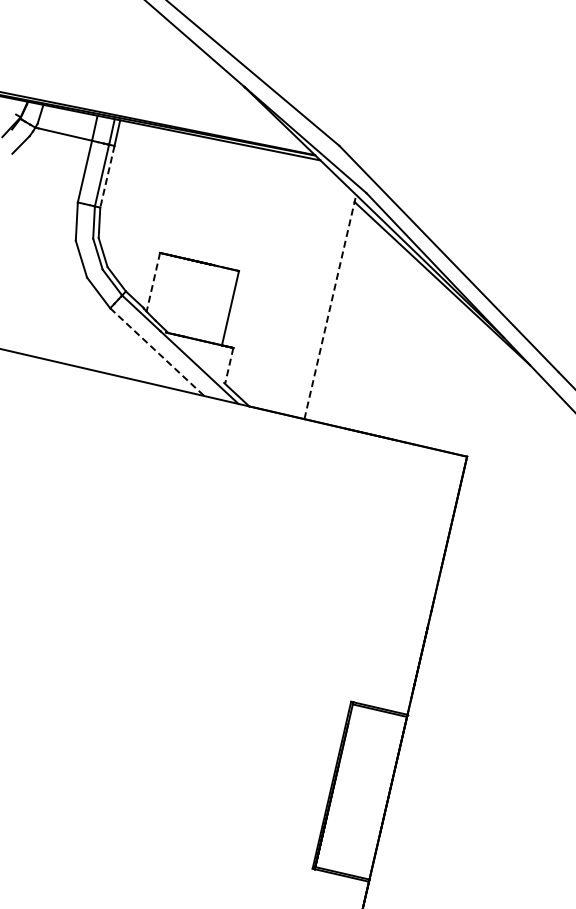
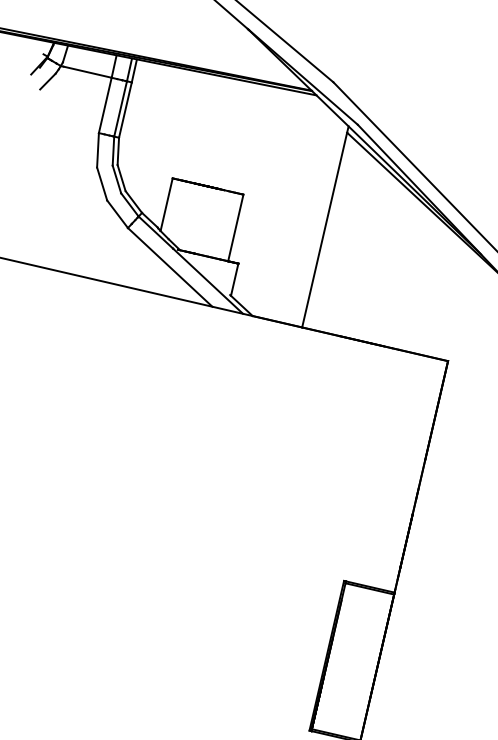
line: (107, 176) -> (125, 109), dashed -> solid
line: (153, 282) -> (166, 204), dashed -> solid
line: (330, 306) -> (325, 226), dashed -> solid
line: (157, 352) -> (170, 267), dashed -> solid
line: (229, 366) -> (234, 280), dashed -> solid

